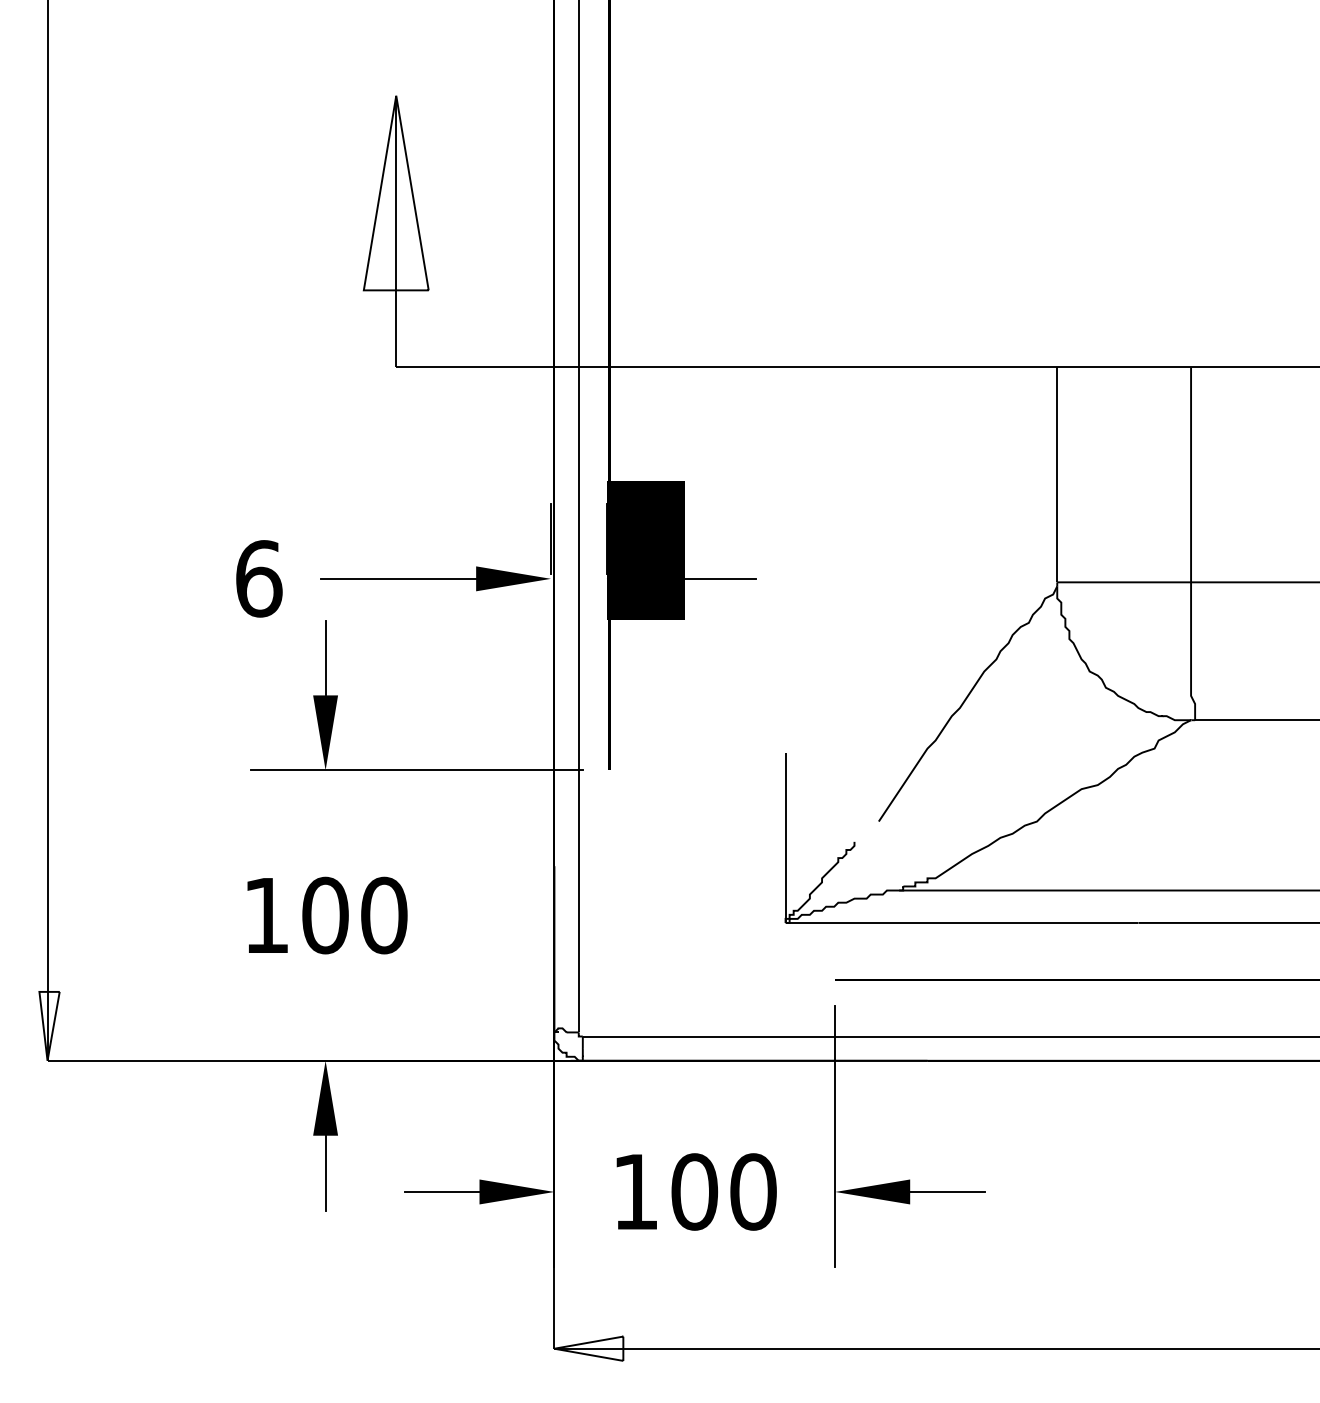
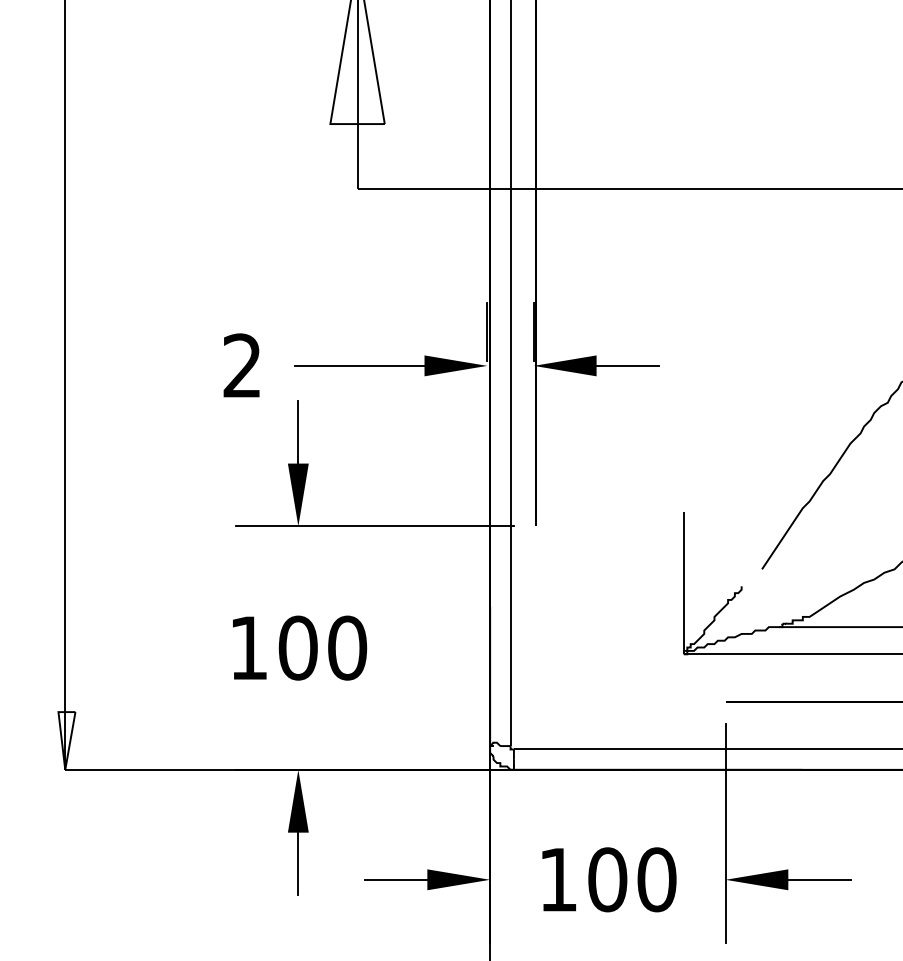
fill: (645, 550) -> (566, 342), removed
text: (259, 578) -> (242, 365), 6 -> 2

